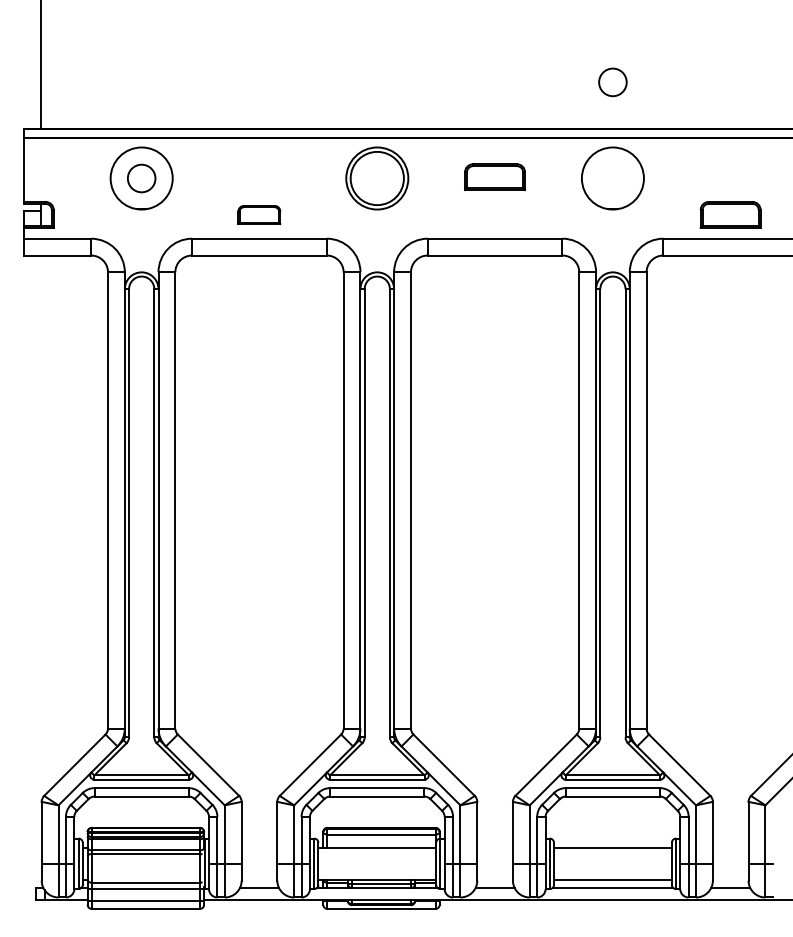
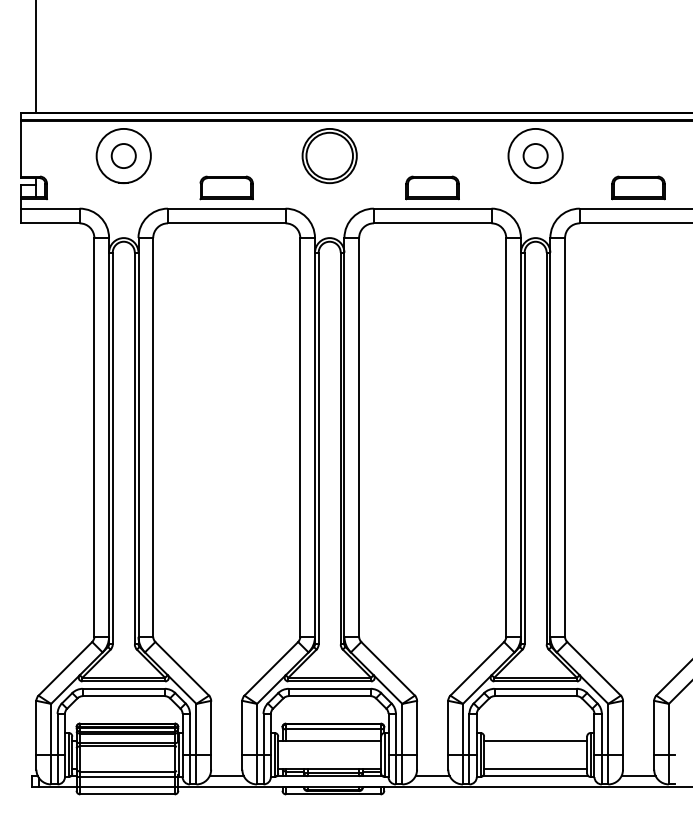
circle: (612, 81) -> (535, 155), moved
part: (494, 176) -> (432, 187), moved
part: (259, 214) -> (226, 187), size x1.43

